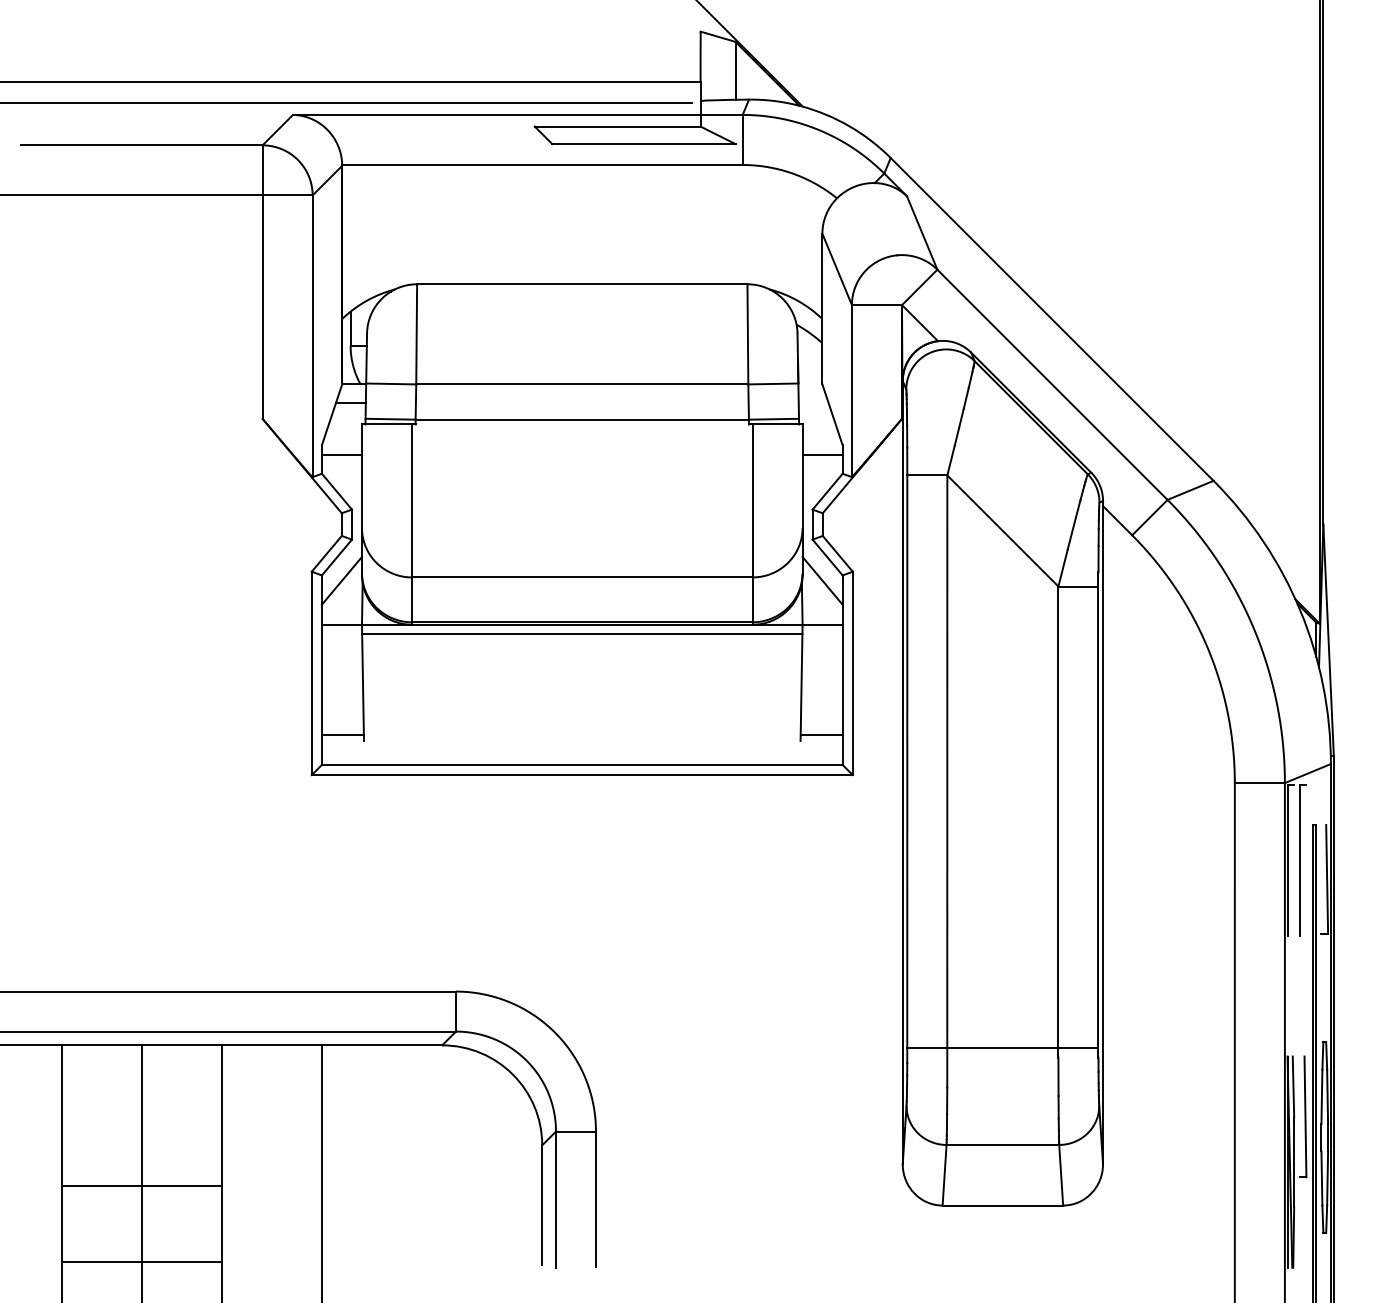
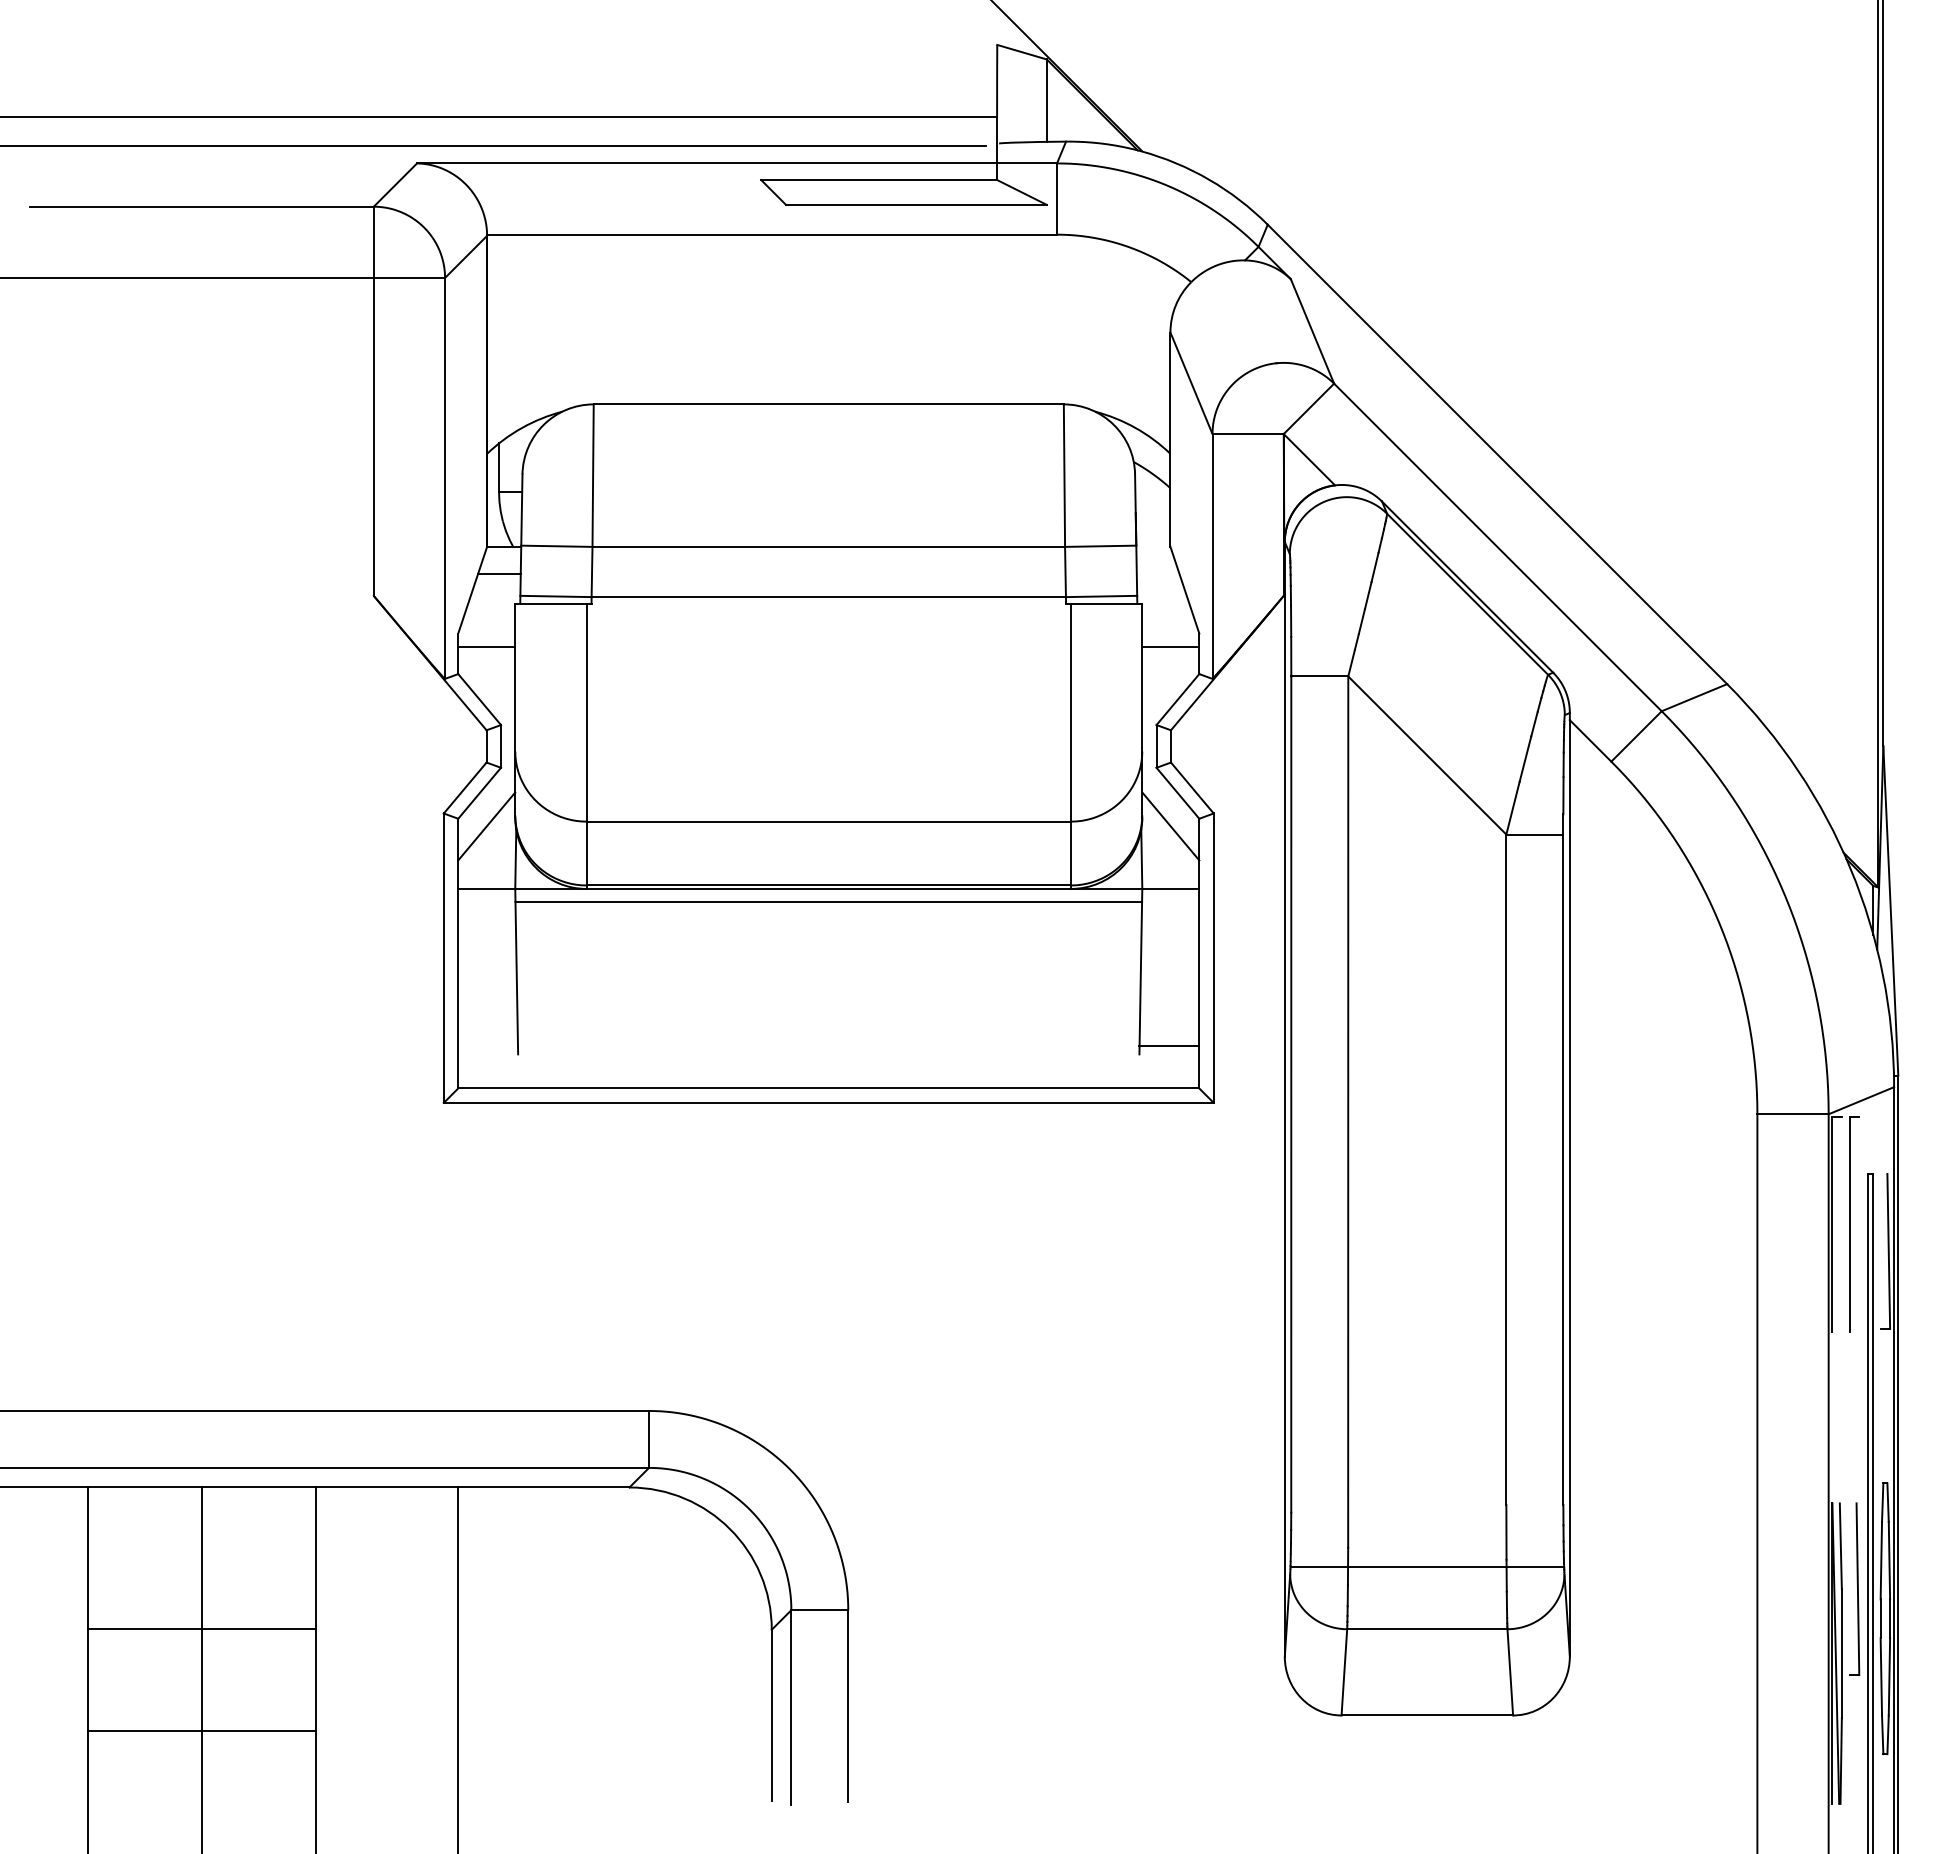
line: (343, 734) -> (488, 1045), removed
line: (1003, 1048) -> (1427, 1566), moved
line: (141, 1185) -> (201, 1628), moved
line: (141, 1261) -> (201, 1730), moved

